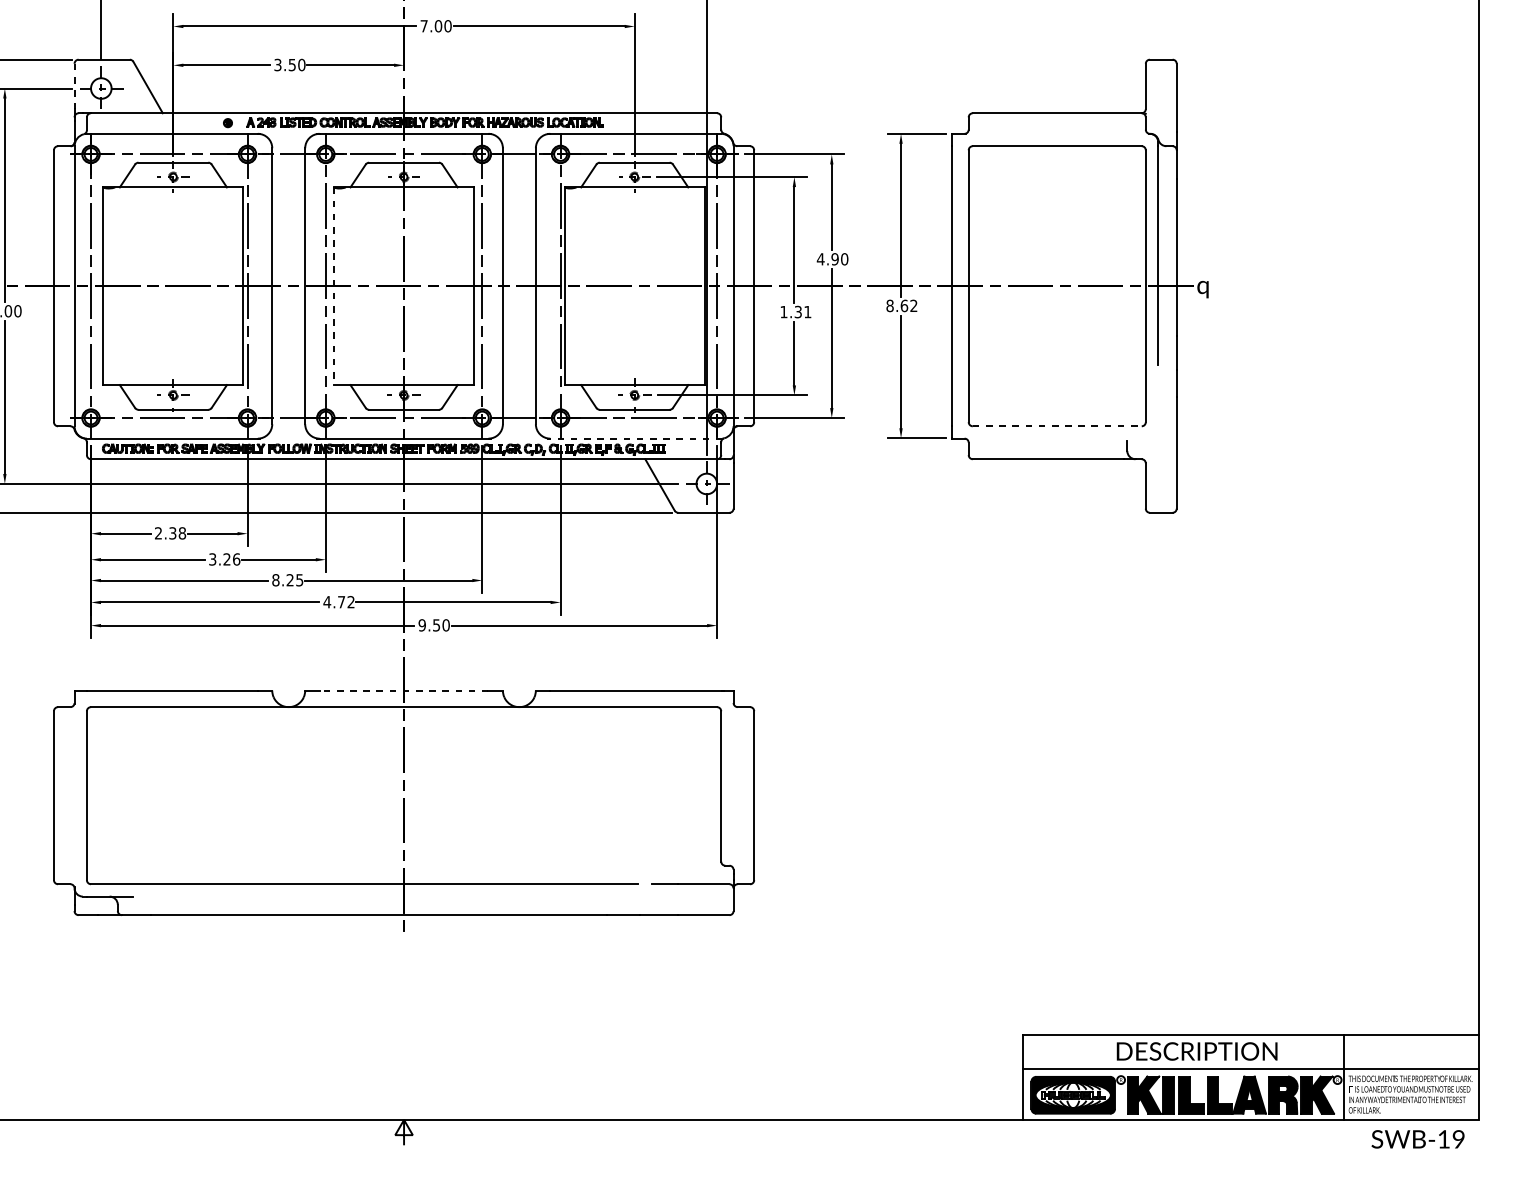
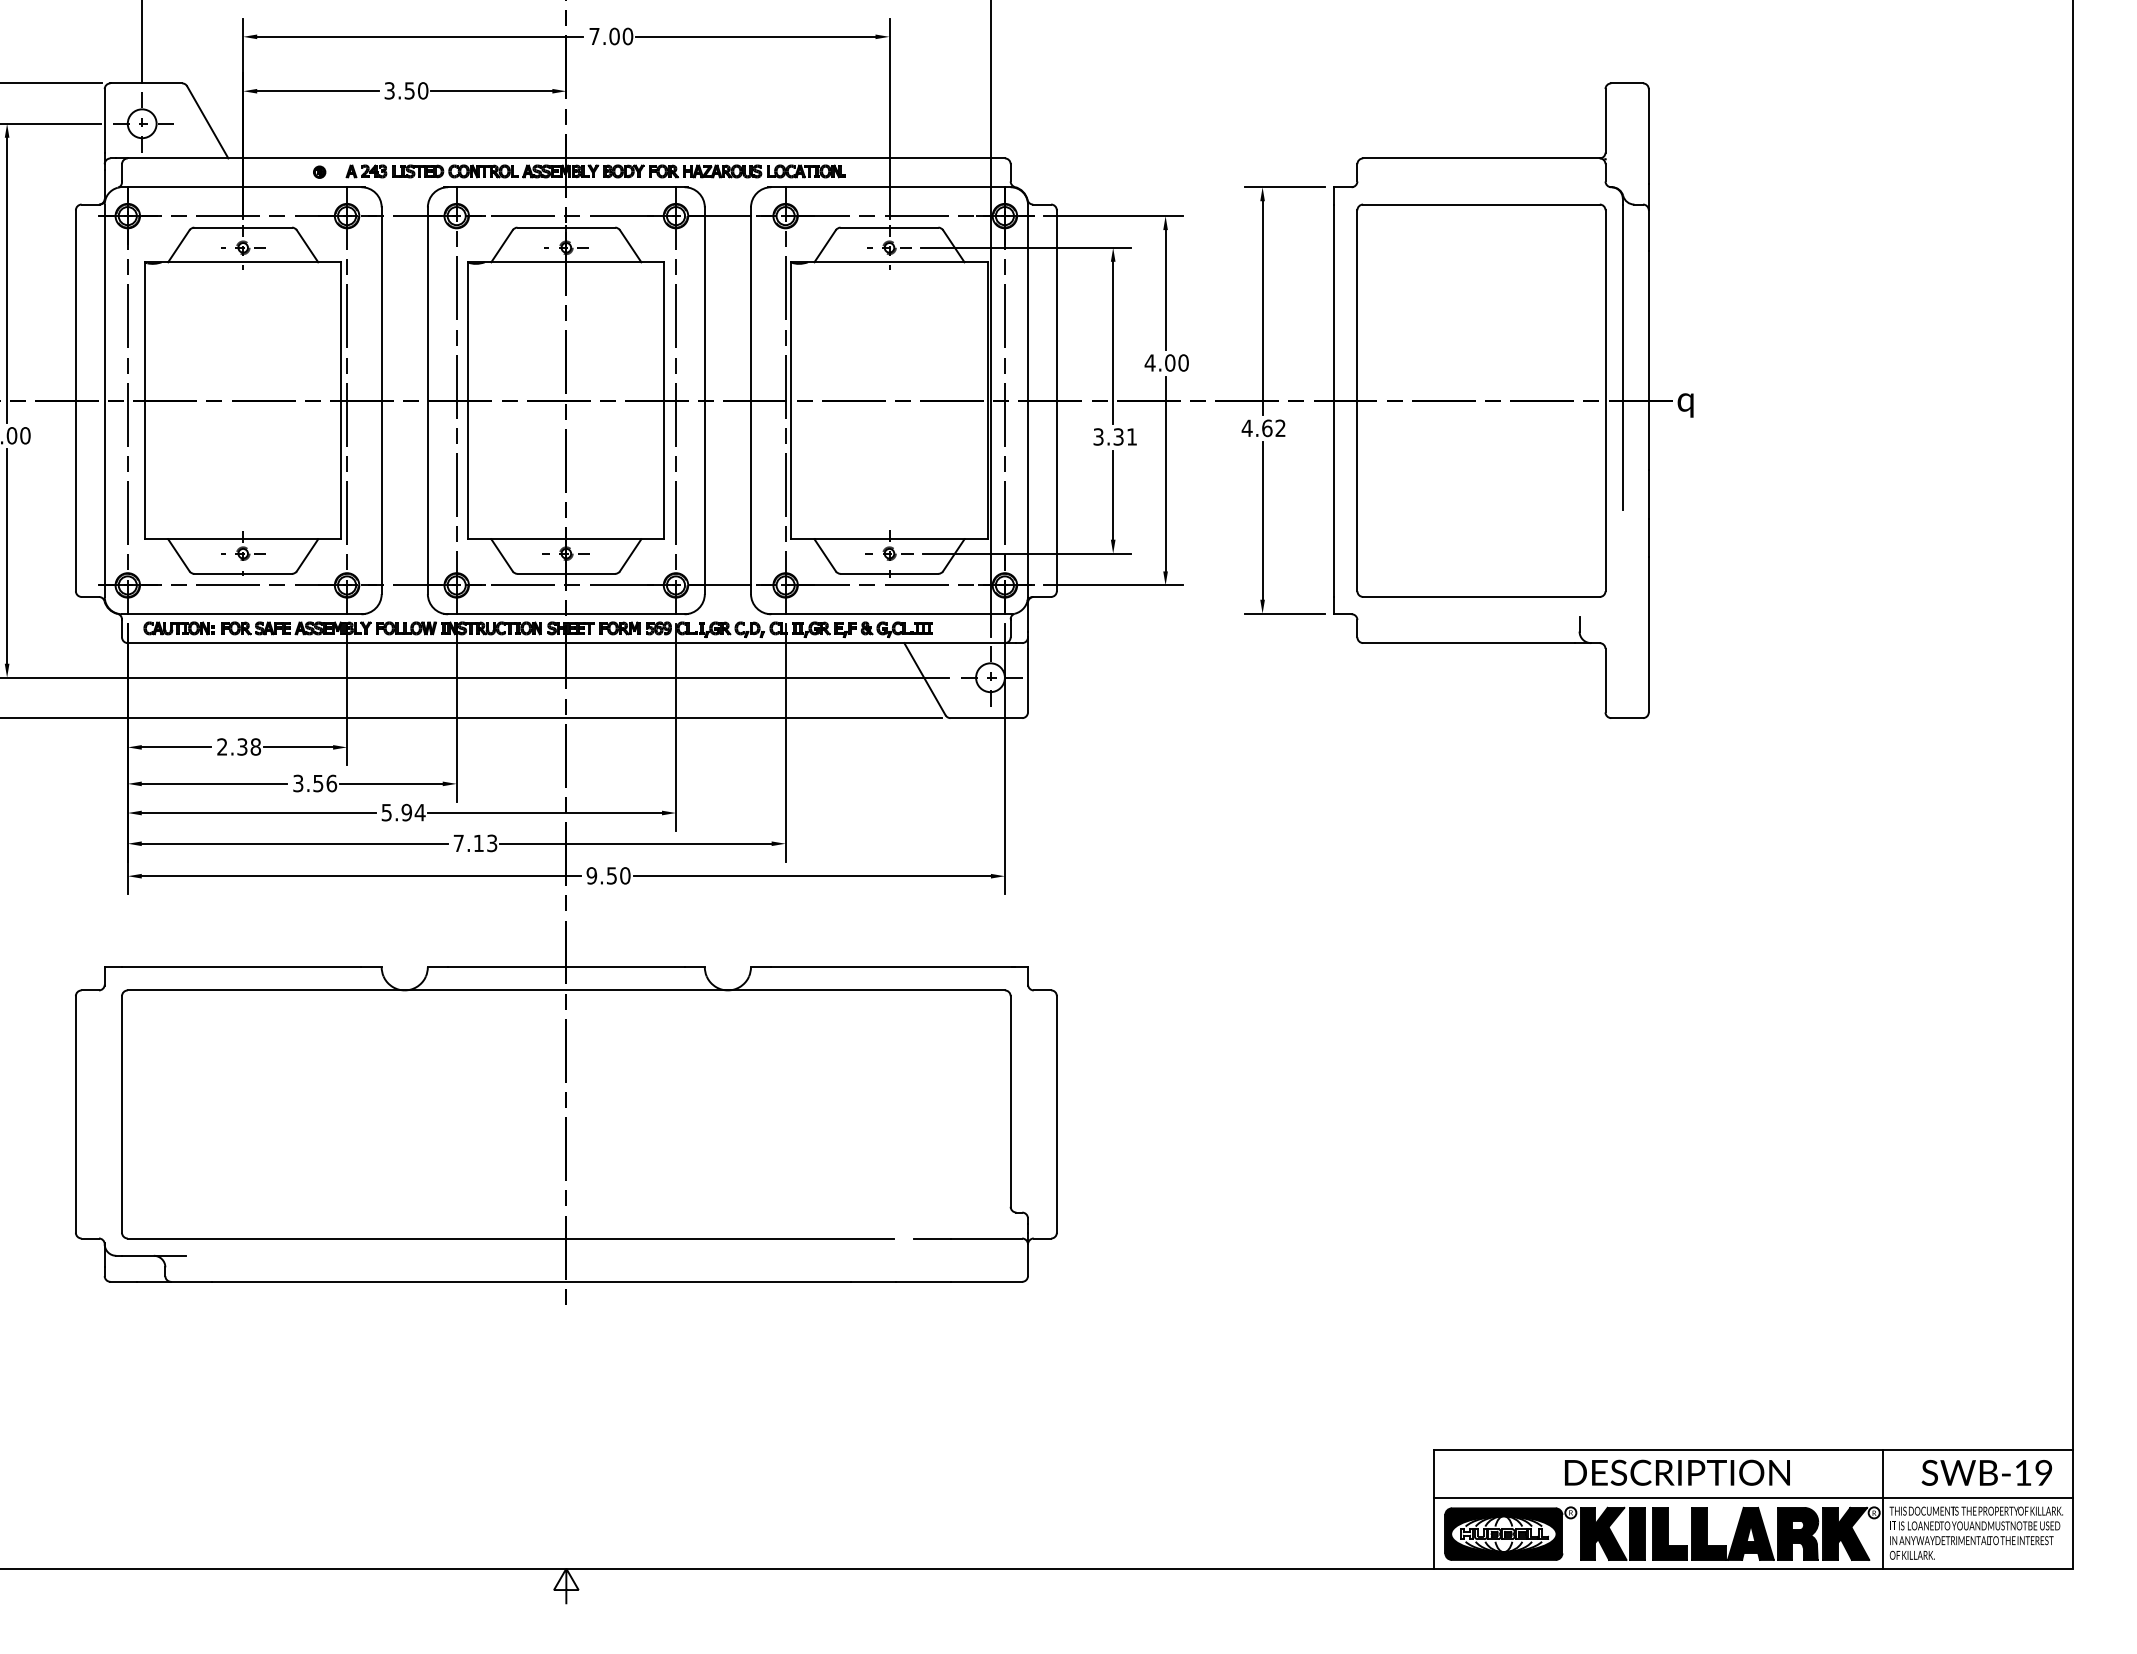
line: (74, 86) -> (104, 120), dashed -> solid
text: (835, 258) -> (1170, 362), 4.90 -> 4.00
line: (334, 286) -> (468, 401), dashed -> solid
text: (889, 306) -> (1246, 428), 8.62 -> 4.62
text: (783, 311) -> (1098, 436), 1.31 -> 3.31
line: (1057, 425) -> (1481, 596), dashed -> solid
line: (636, 438) -> (891, 614), dashed -> solid
text: (227, 559) -> (318, 783), 3.26 -> 3.56
text: (287, 580) -> (403, 812), 8.25 -> 5.94
text: (339, 602) -> (475, 843), 4.72 -> 7.13
line: (403, 690) -> (565, 967), dashed -> solid
text: (1417, 1139) -> (1986, 1472), moved

